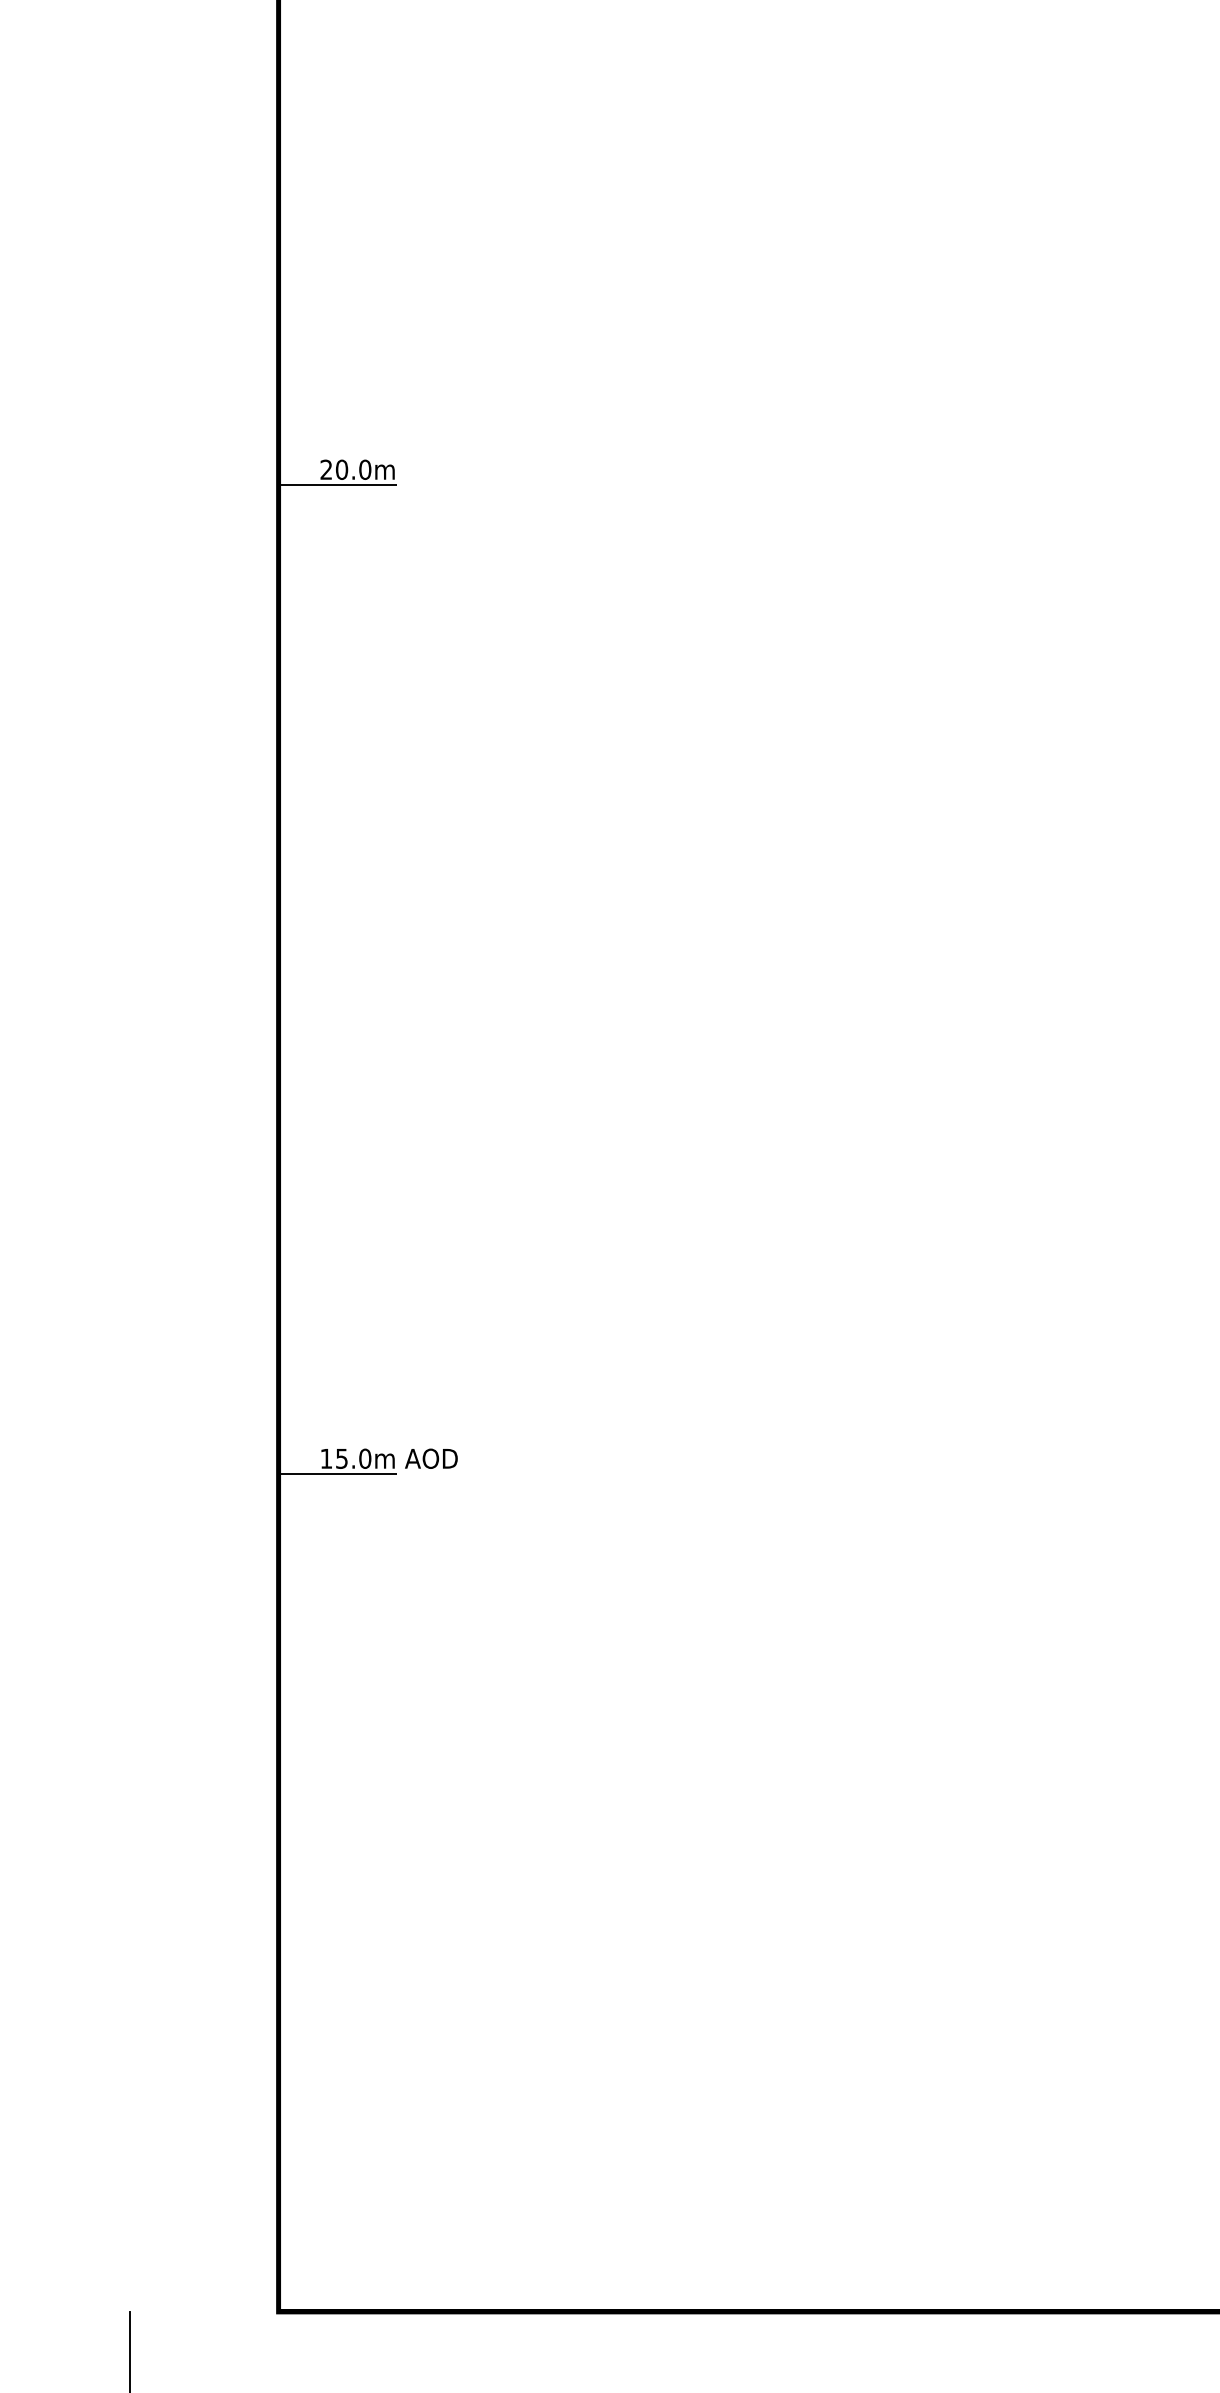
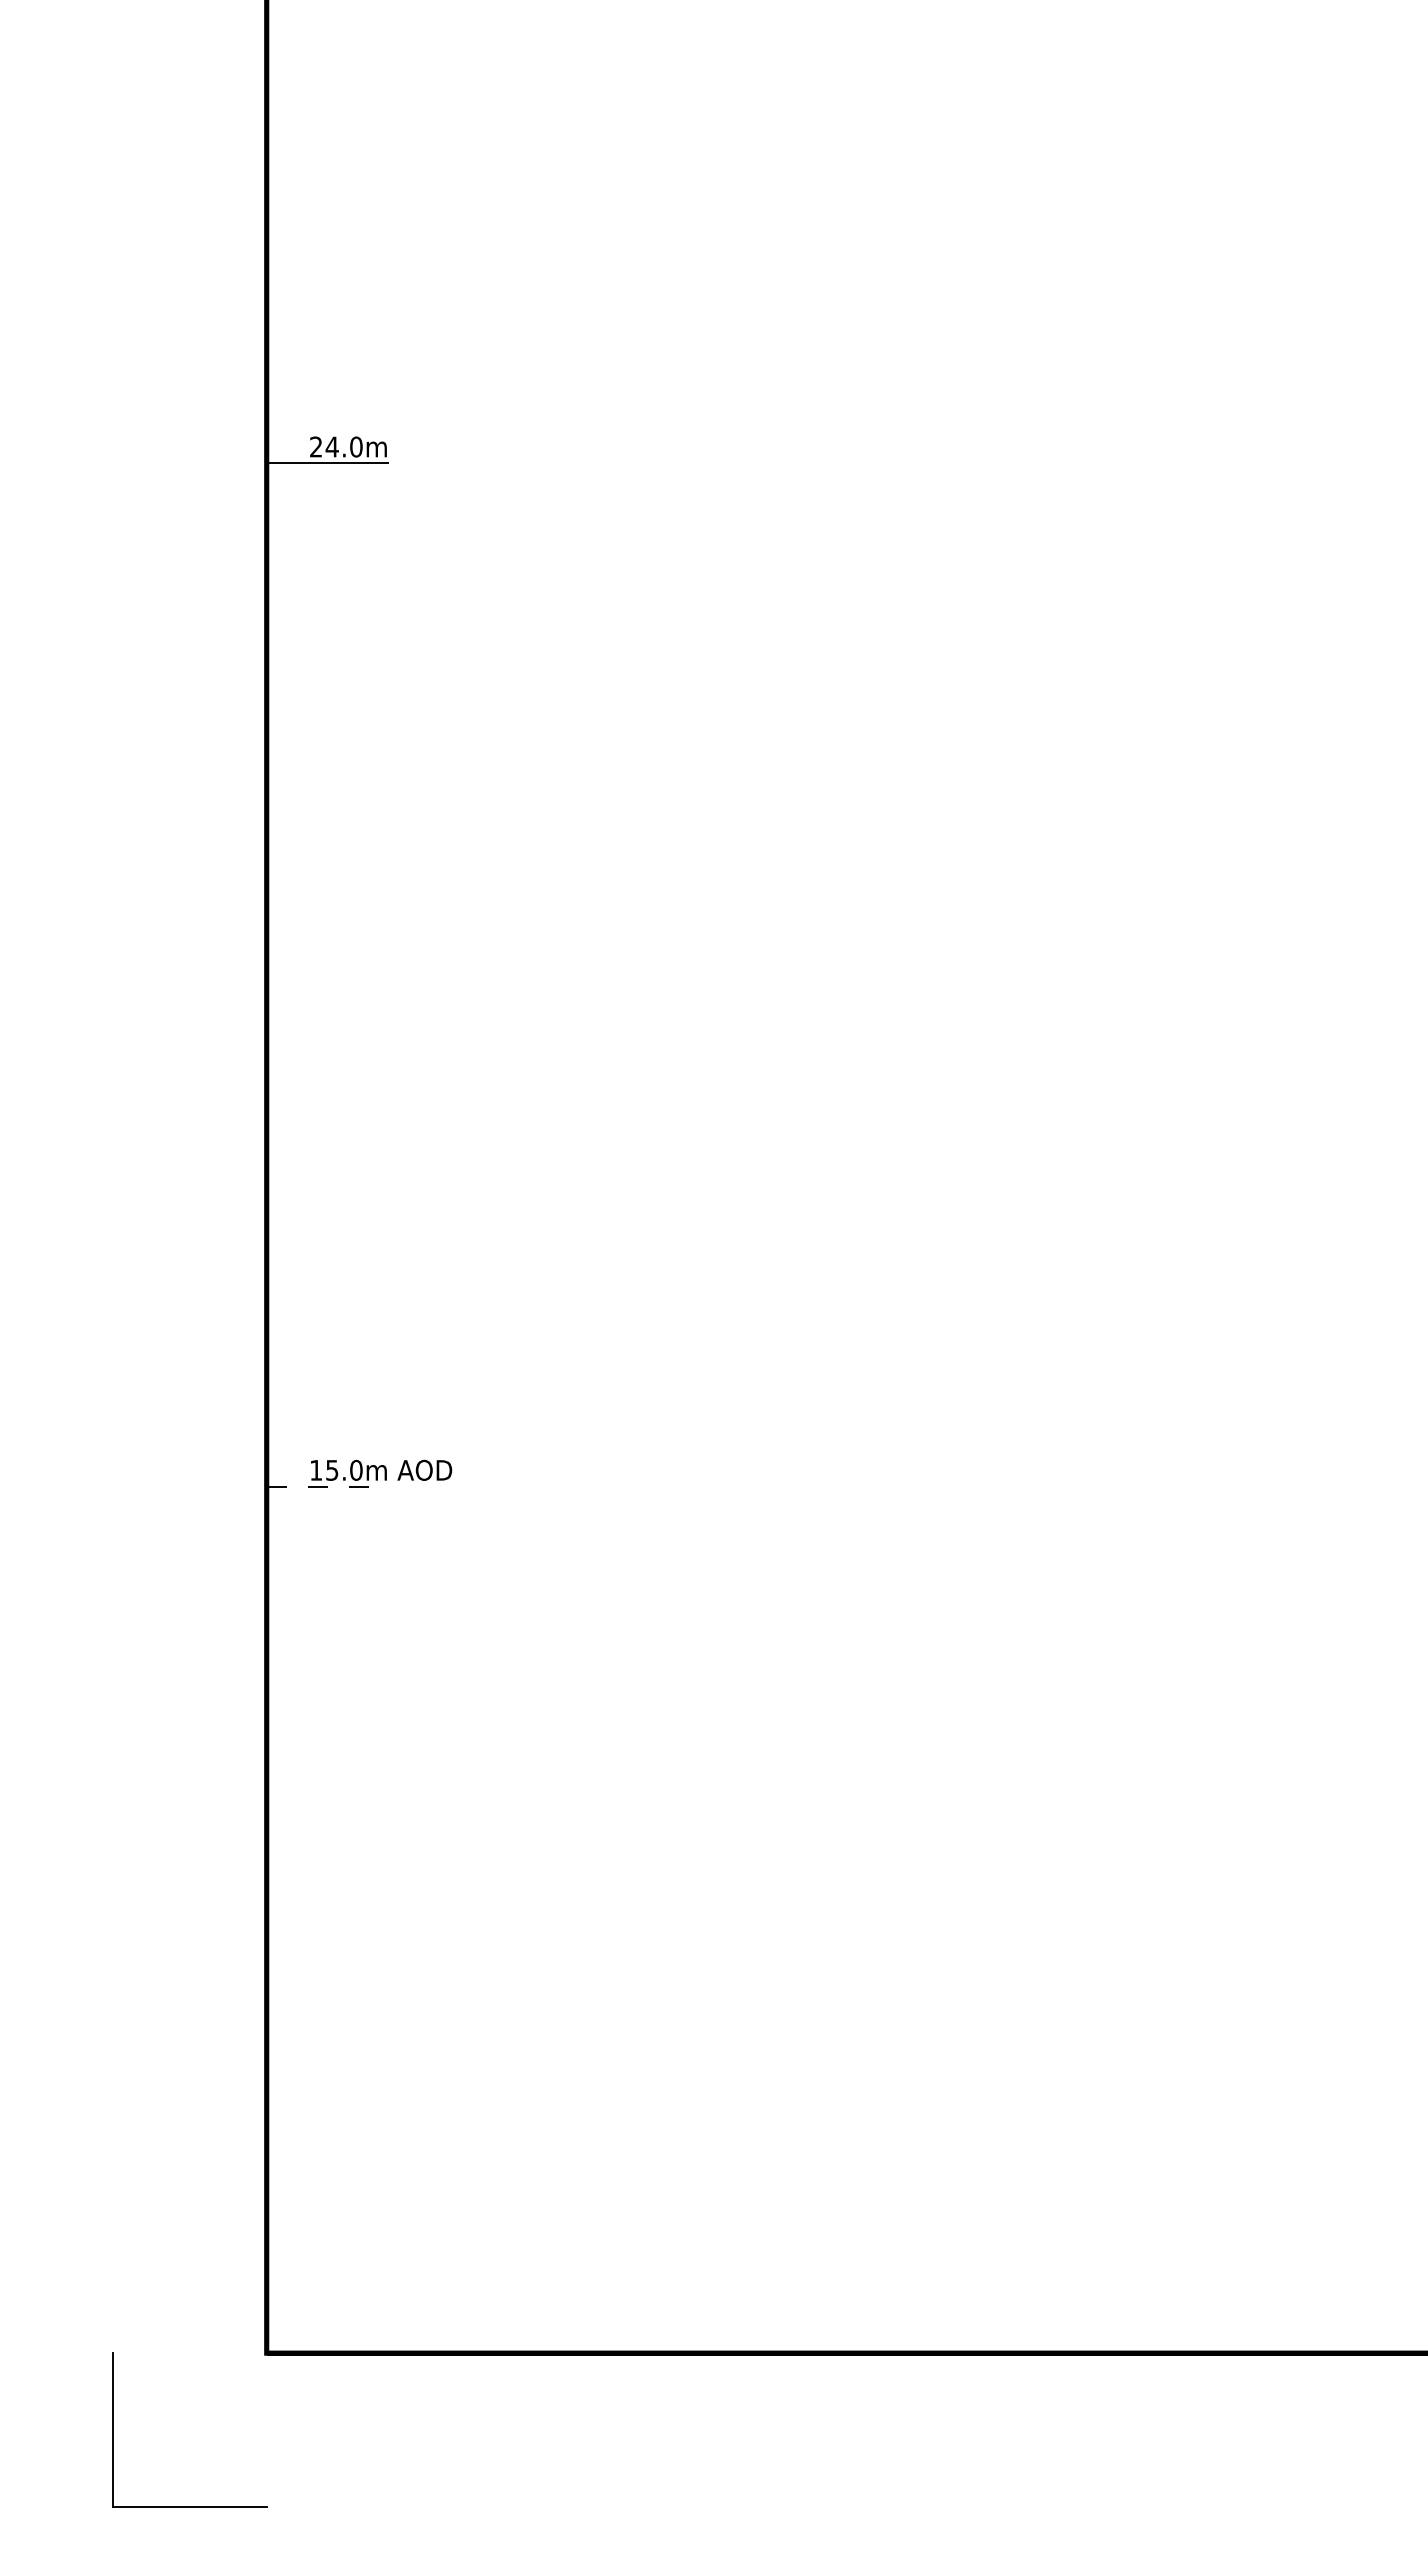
text: (341, 469) -> (331, 446), 20.0m -> 24.0m
line: (338, 1474) -> (328, 1486), solid -> dashed

